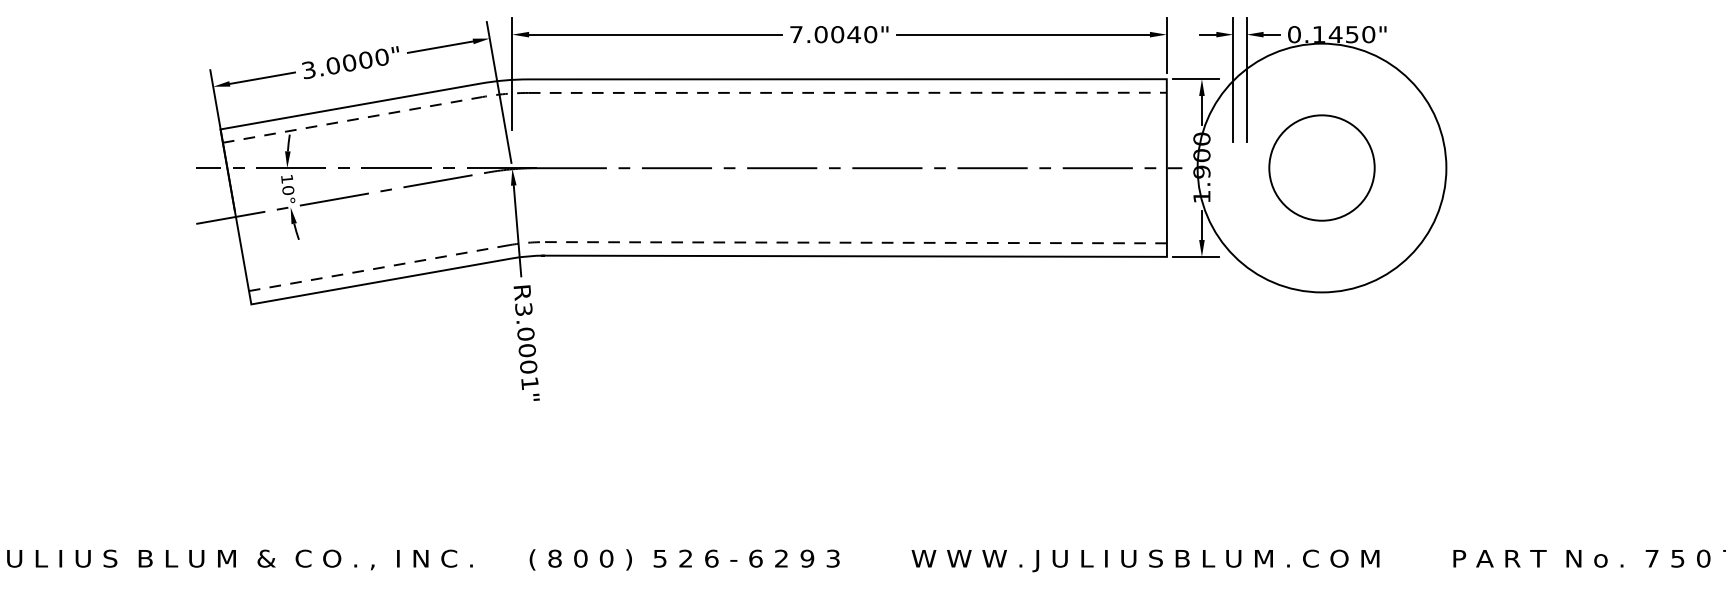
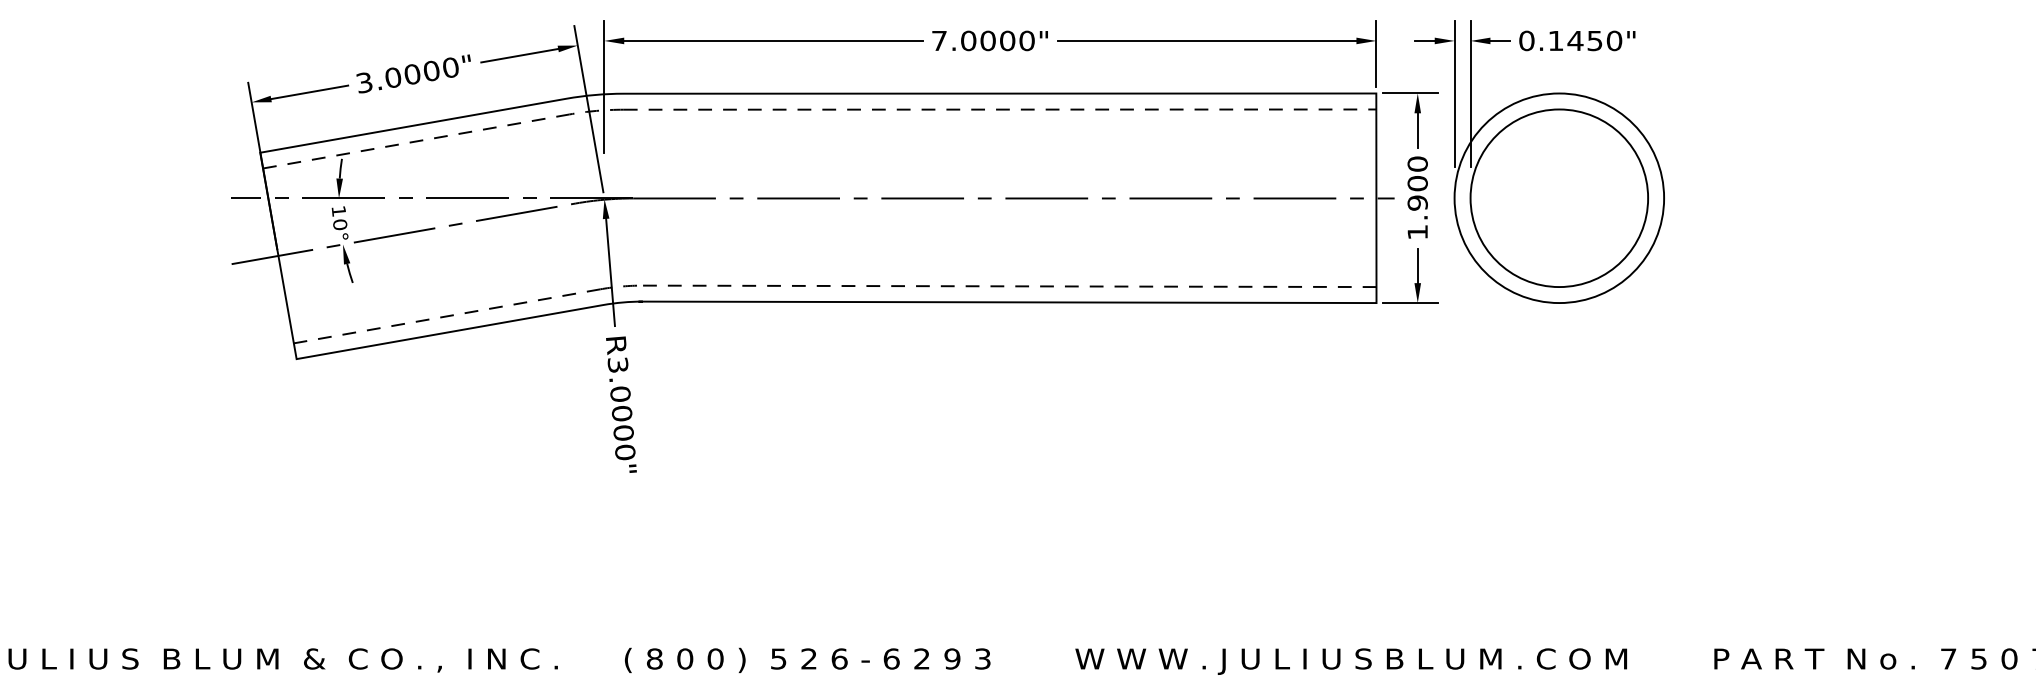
text: (854, 34) -> (1007, 40), 7.0040" -> 7.0000"
circle: (1322, 168) -> (1559, 198), size x0.71
circle: (1322, 168) -> (1559, 198), size x1.43
text: (530, 383) -> (625, 452), R3.0001" -> R3.0000"

